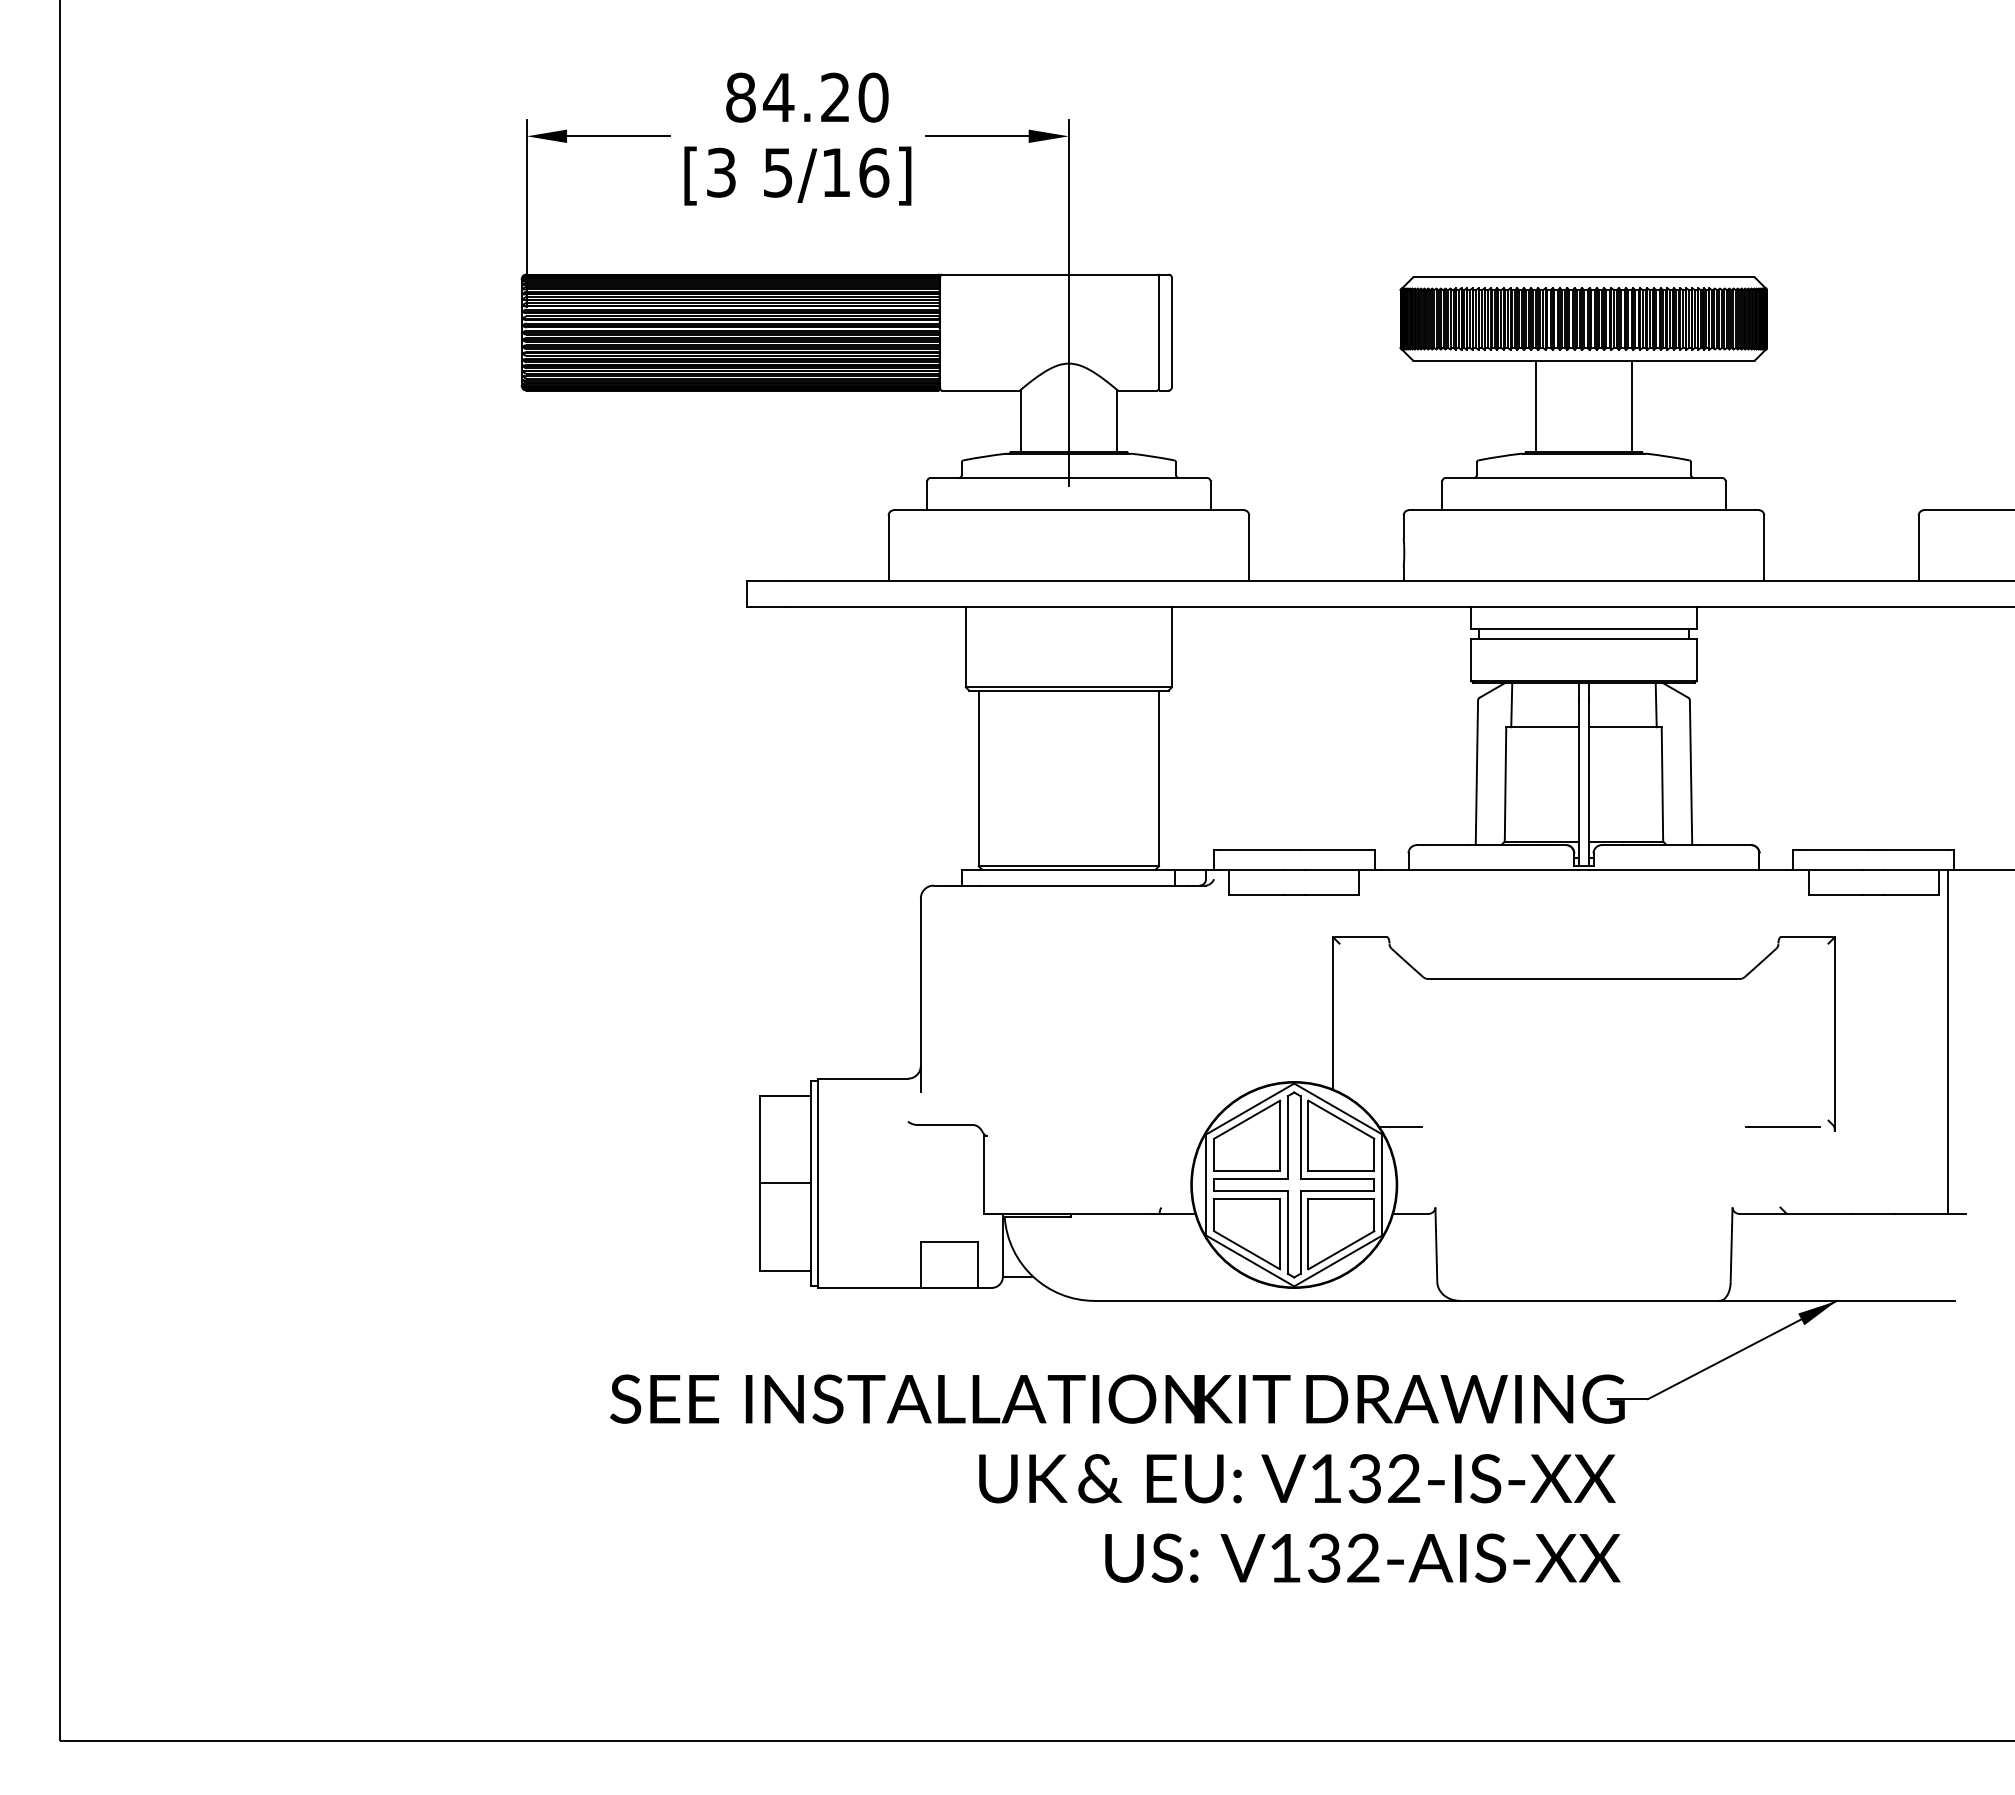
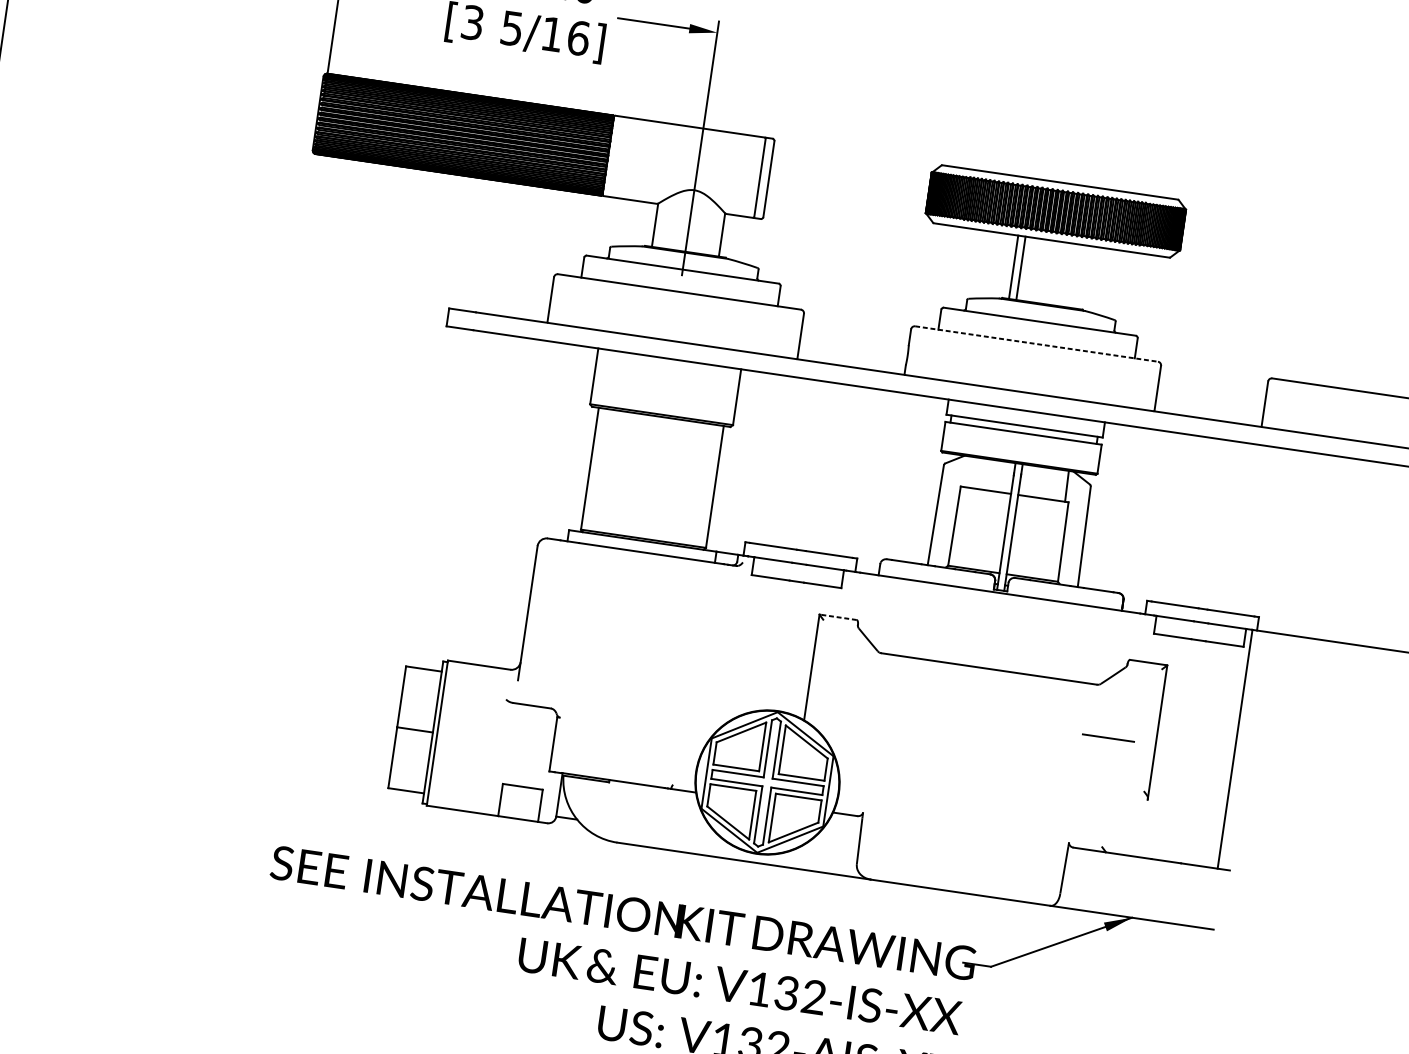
line: (1632, 406) -> (1021, 268), moved
line: (1584, 510) -> (1036, 344), solid -> dashed
line: (1511, 704) -> (966, 471), removed
line: (1360, 937) -> (838, 617), solid -> dashed
line: (1782, 1126) -> (1108, 737), moved
line: (1400, 1127) -> (846, 753), removed

